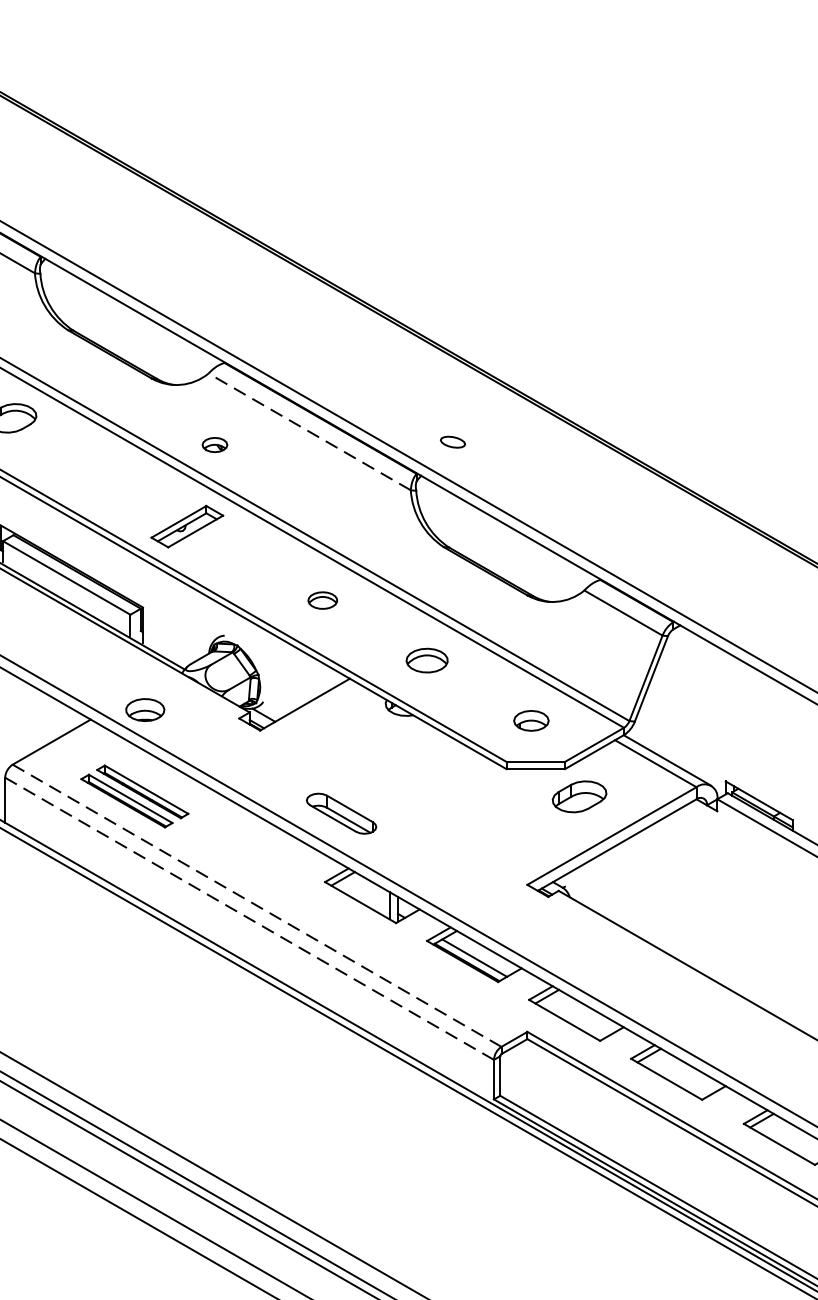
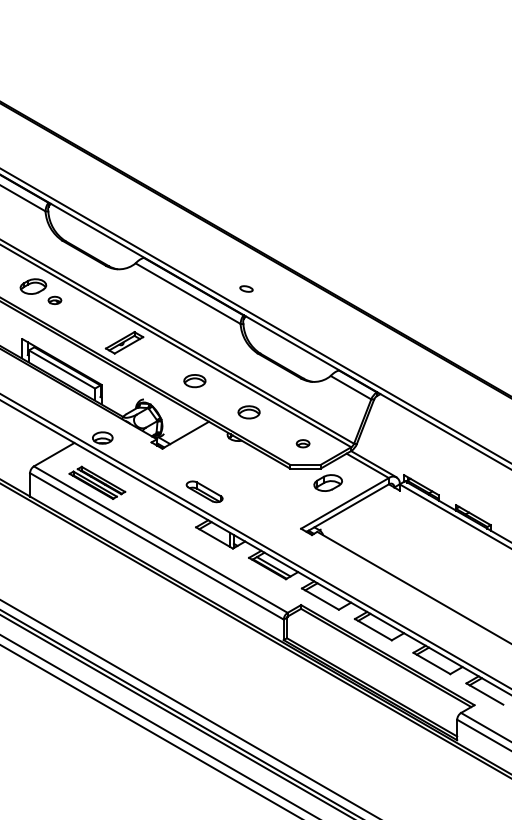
line: (310, 431) -> (188, 293), dashed -> solid
part: (452, 441) -> (246, 288), moved
part: (214, 443) -> (54, 299), moved
part: (321, 601) -> (194, 381), size x1.43
part: (530, 720) -> (302, 443), size x0.71
line: (256, 905) -> (160, 539), dashed -> solid
line: (248, 919) -> (156, 546), dashed -> solid

